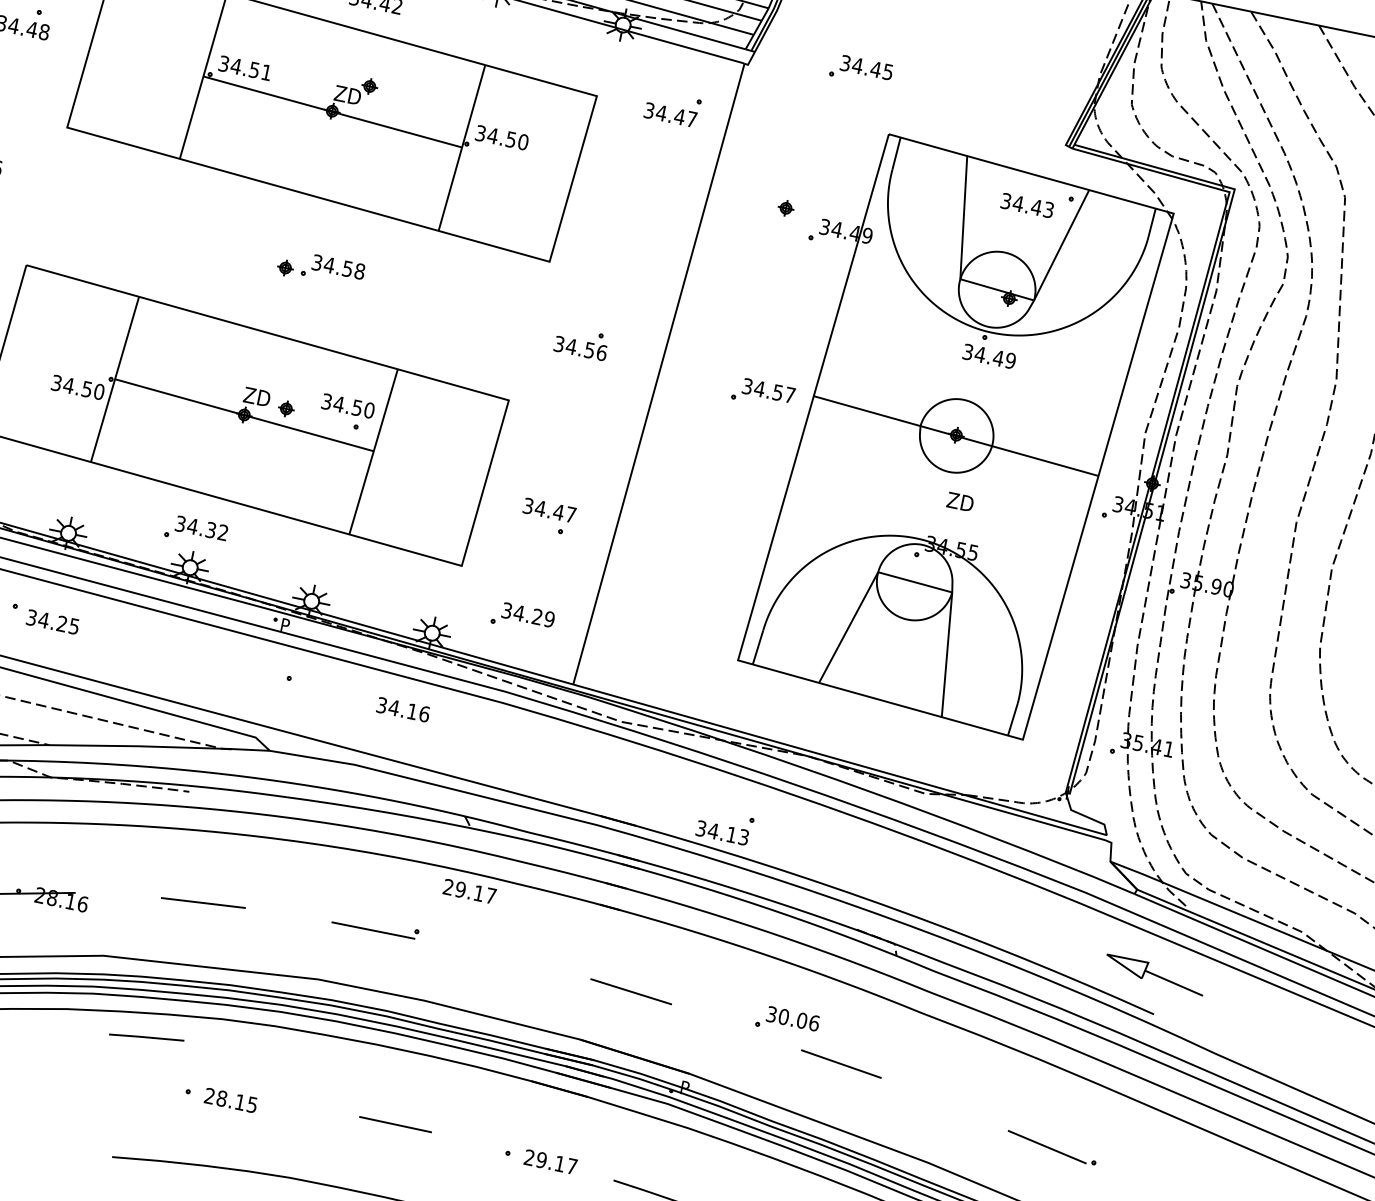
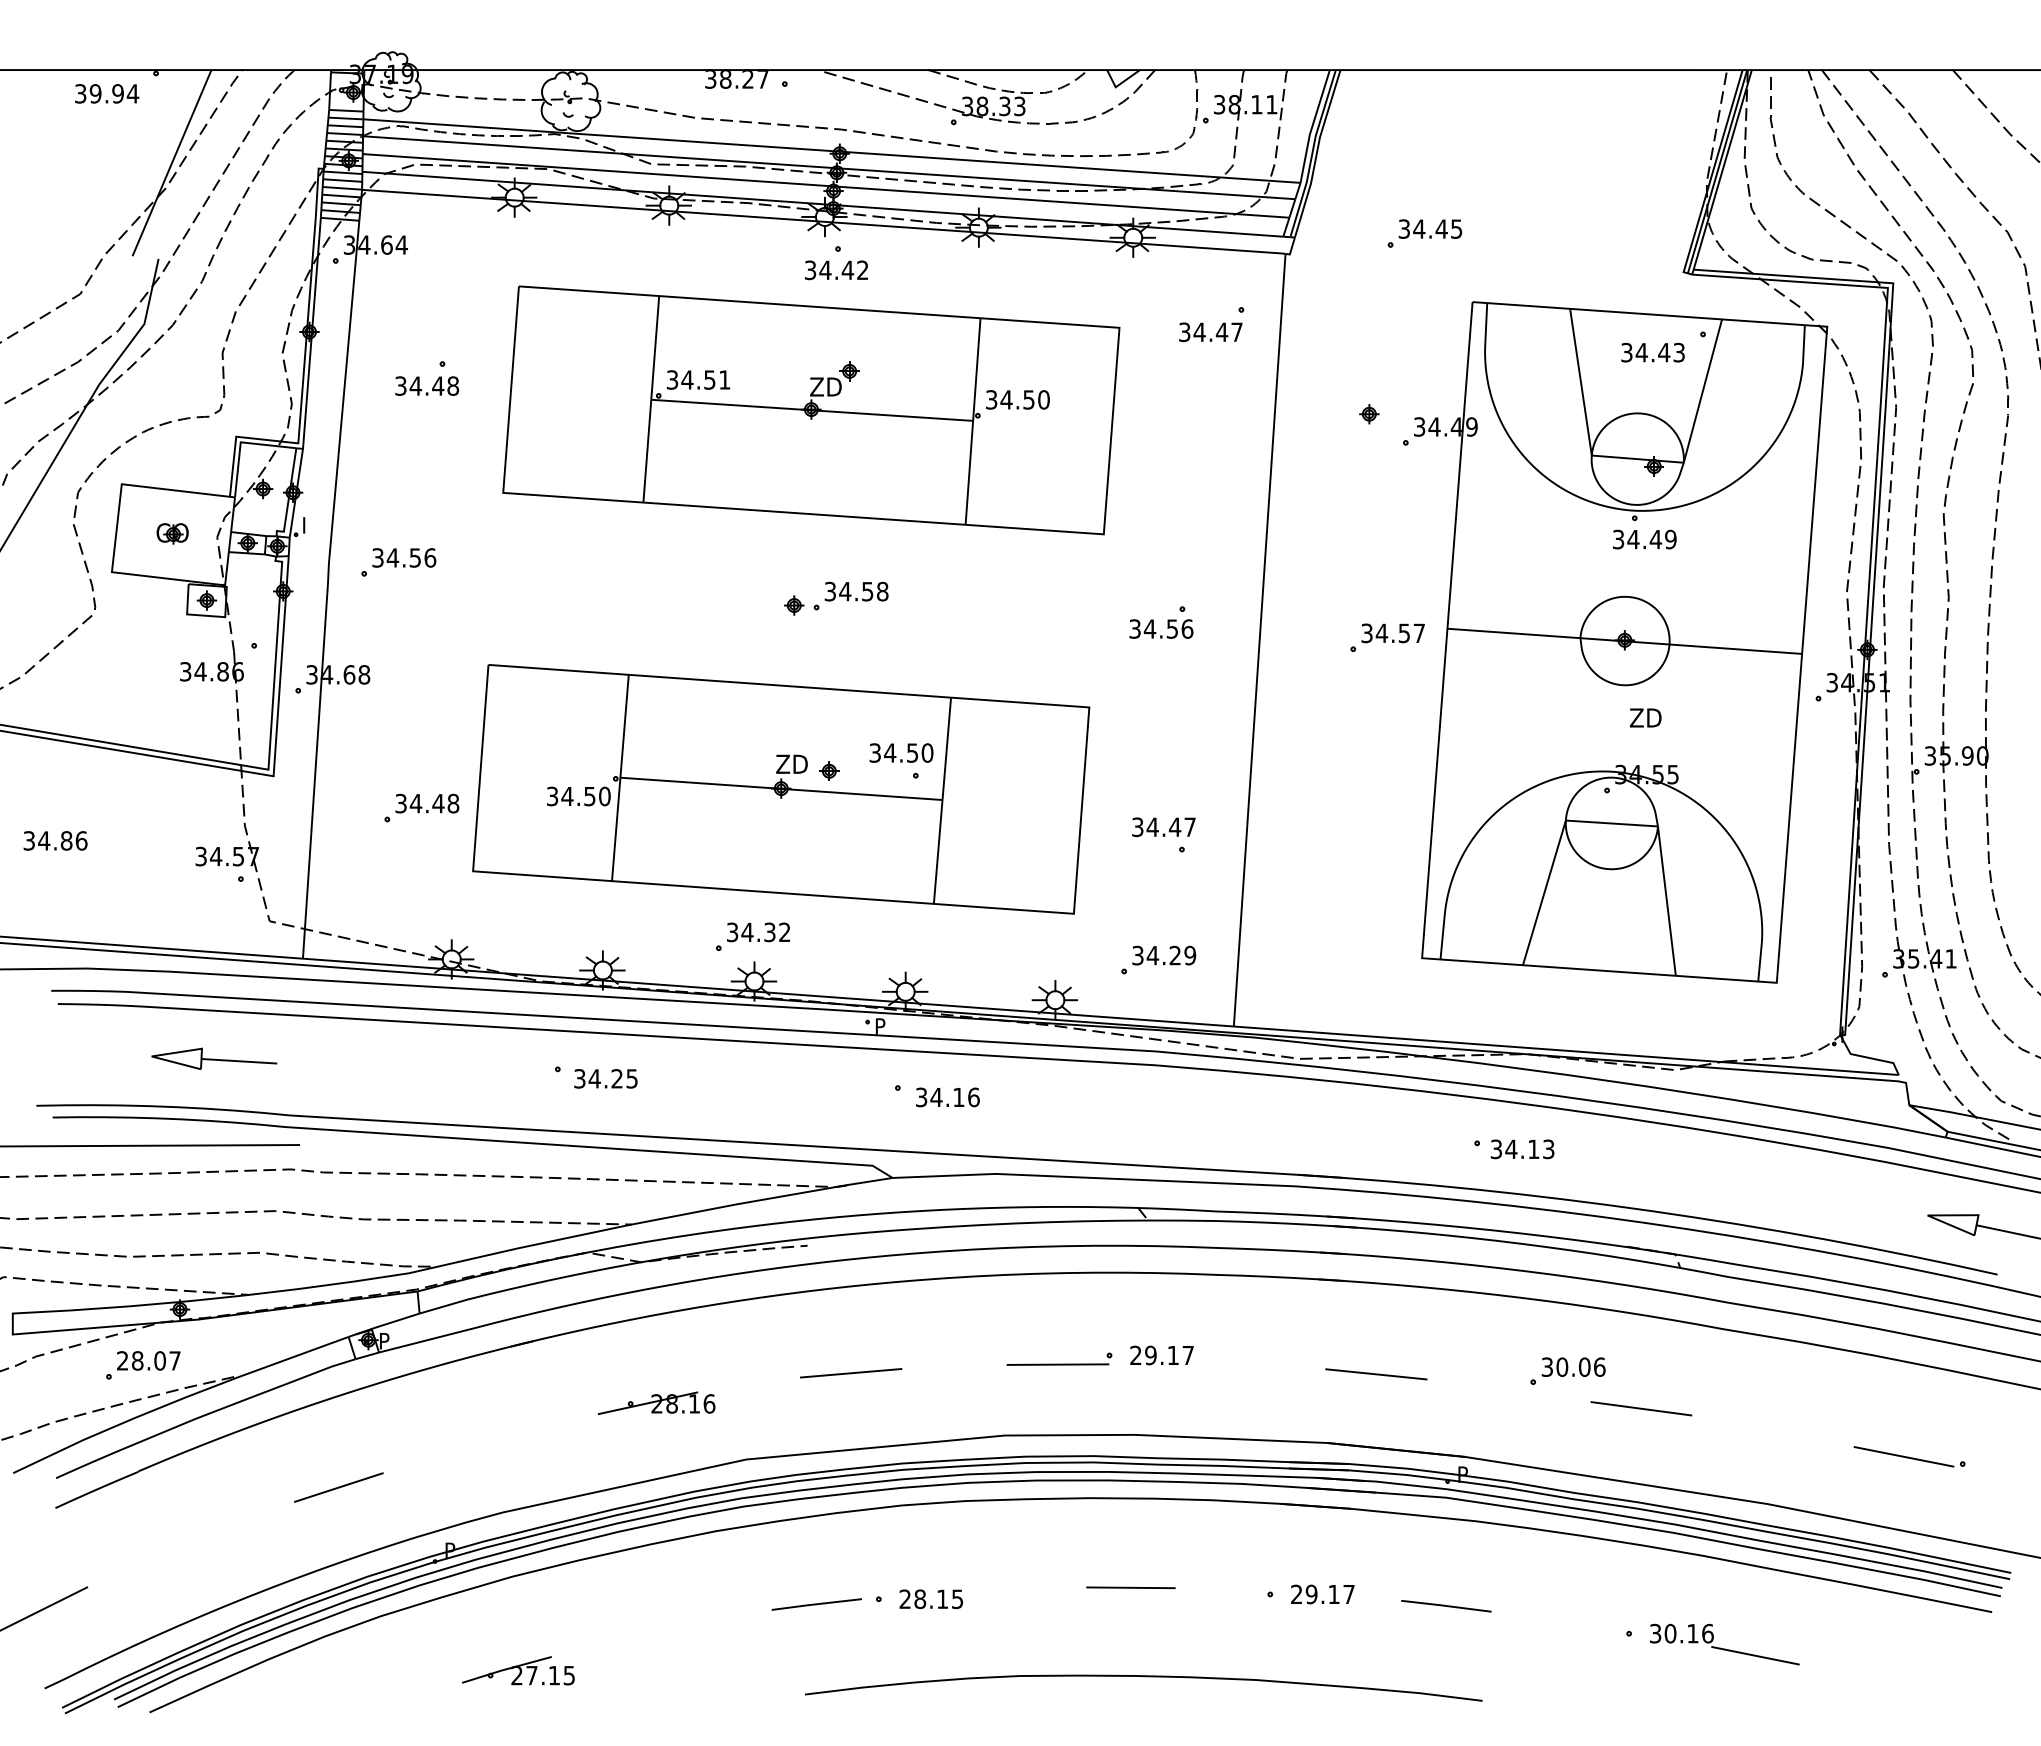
text: (403, 709) -> (947, 1097), moved
text: (722, 833) -> (1522, 1149), moved
text: (469, 891) -> (1161, 1355), moved
line: (146, 1037) -> (816, 1604), moved

